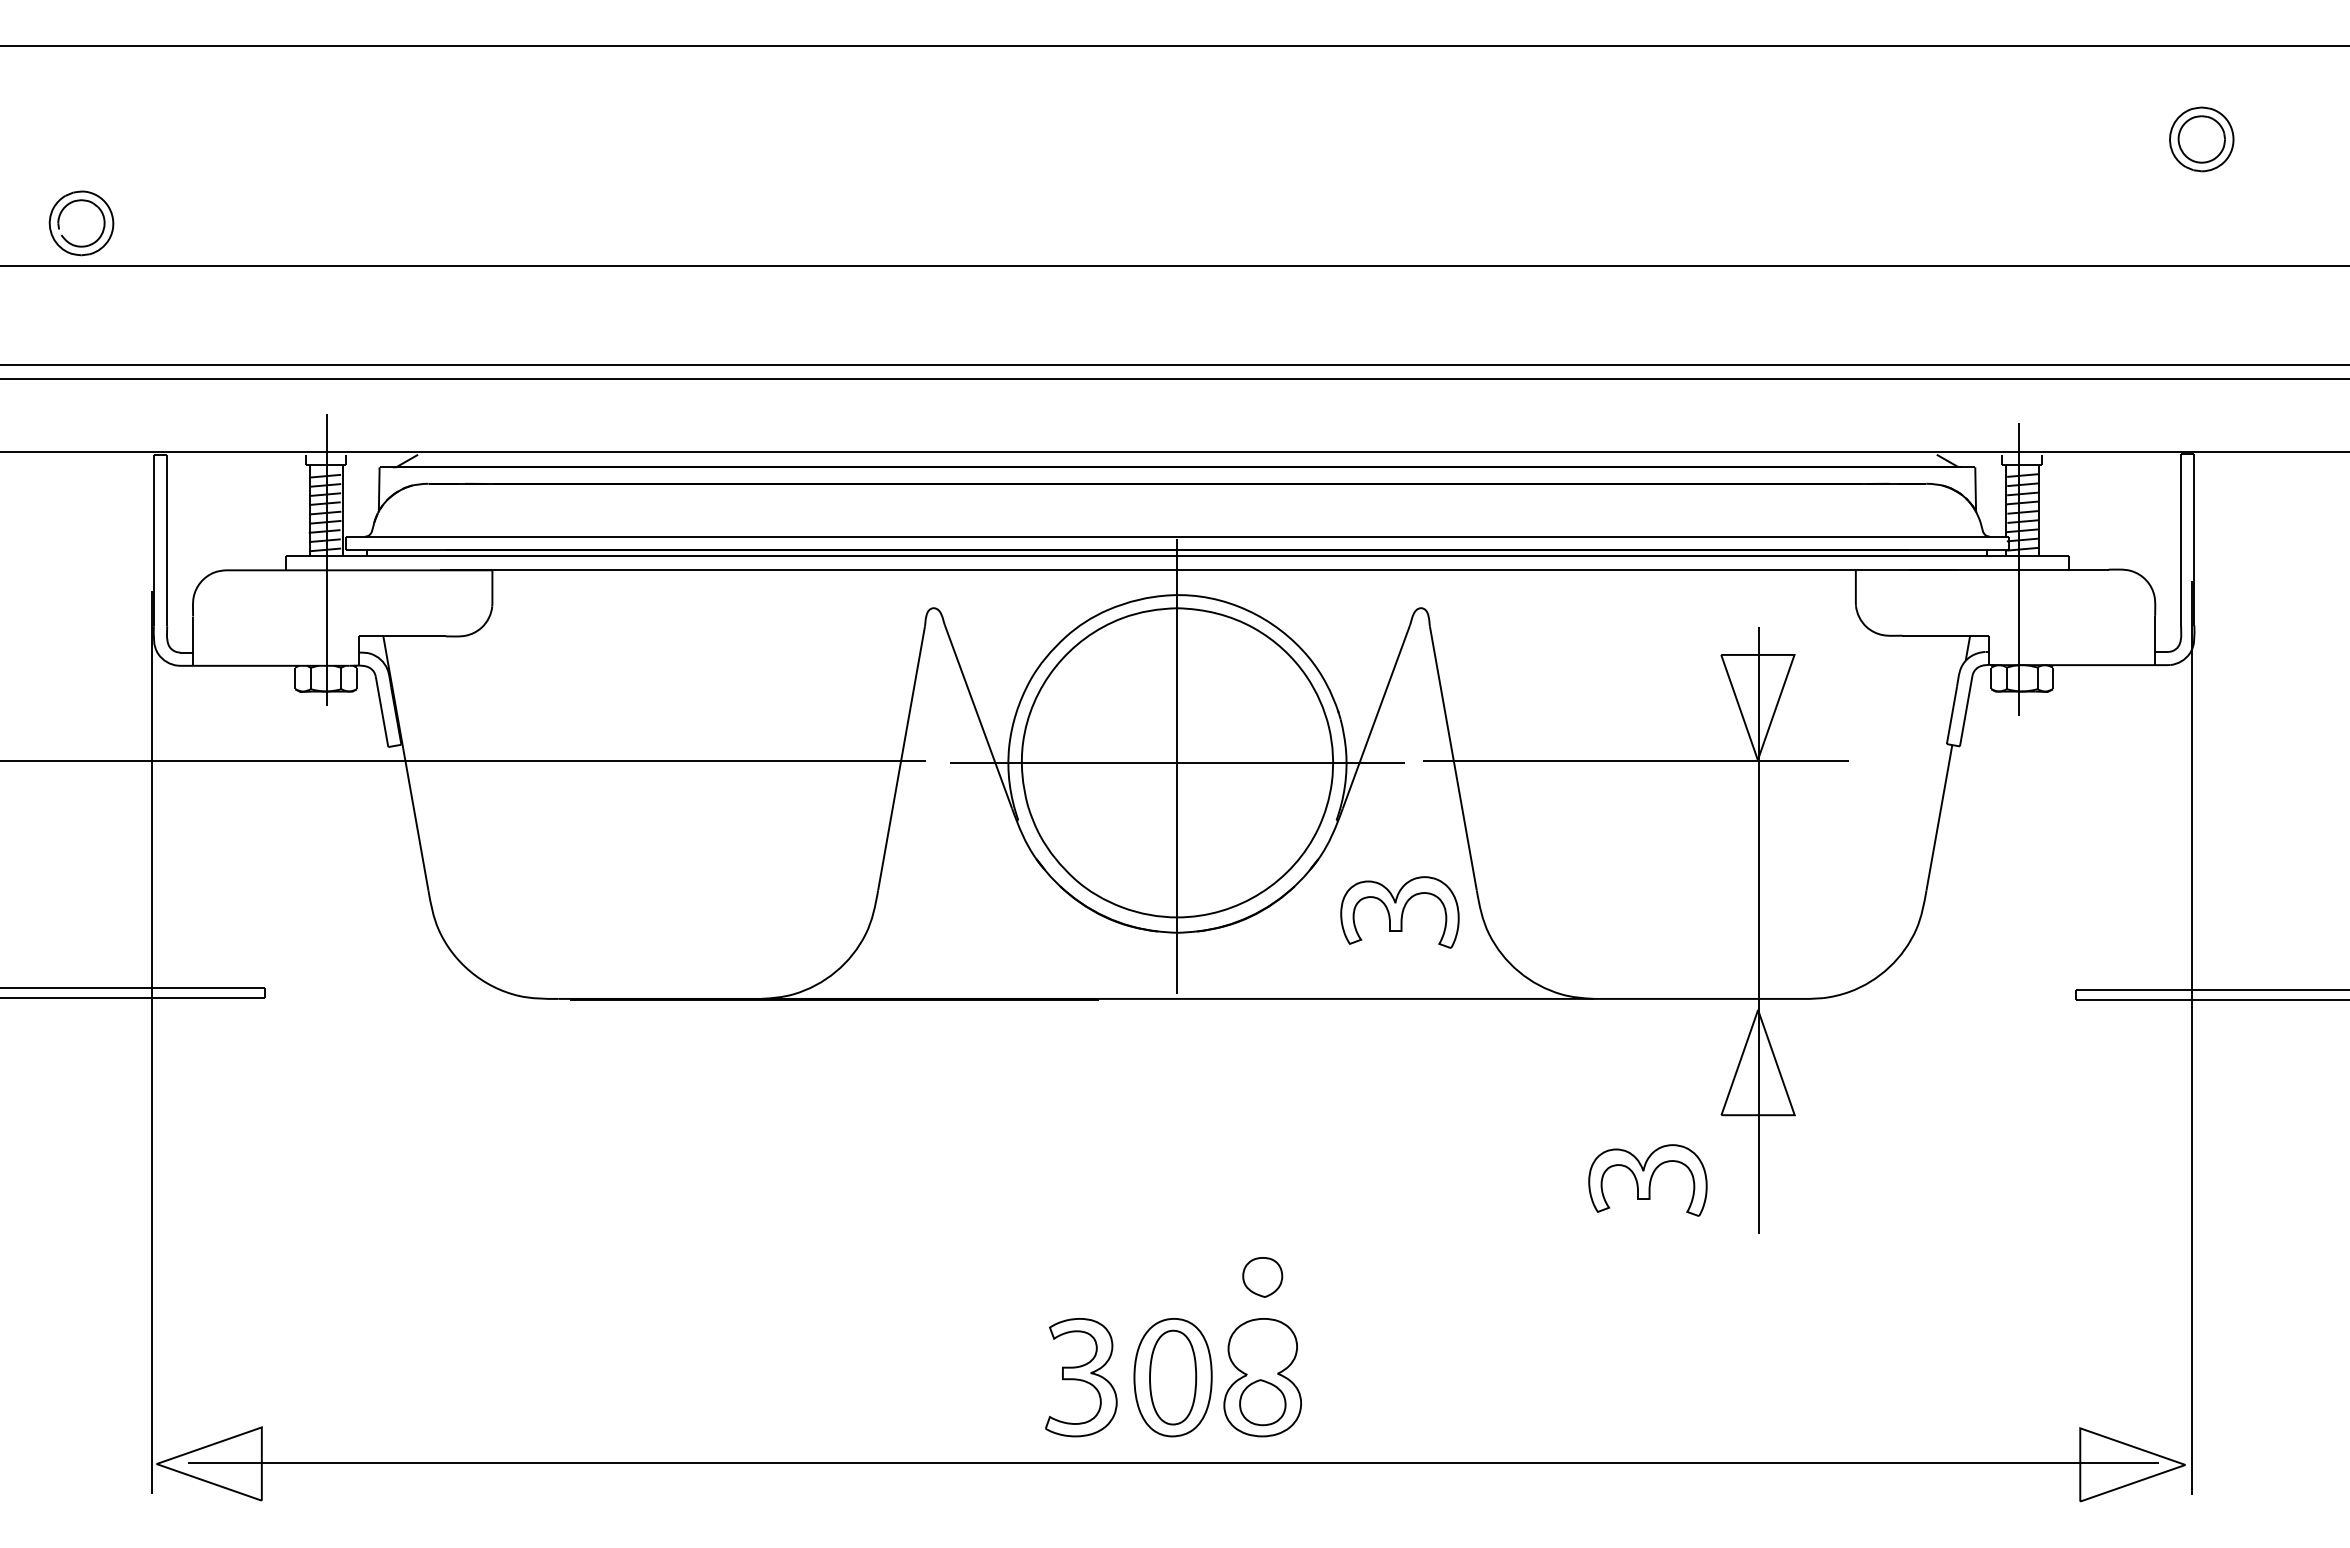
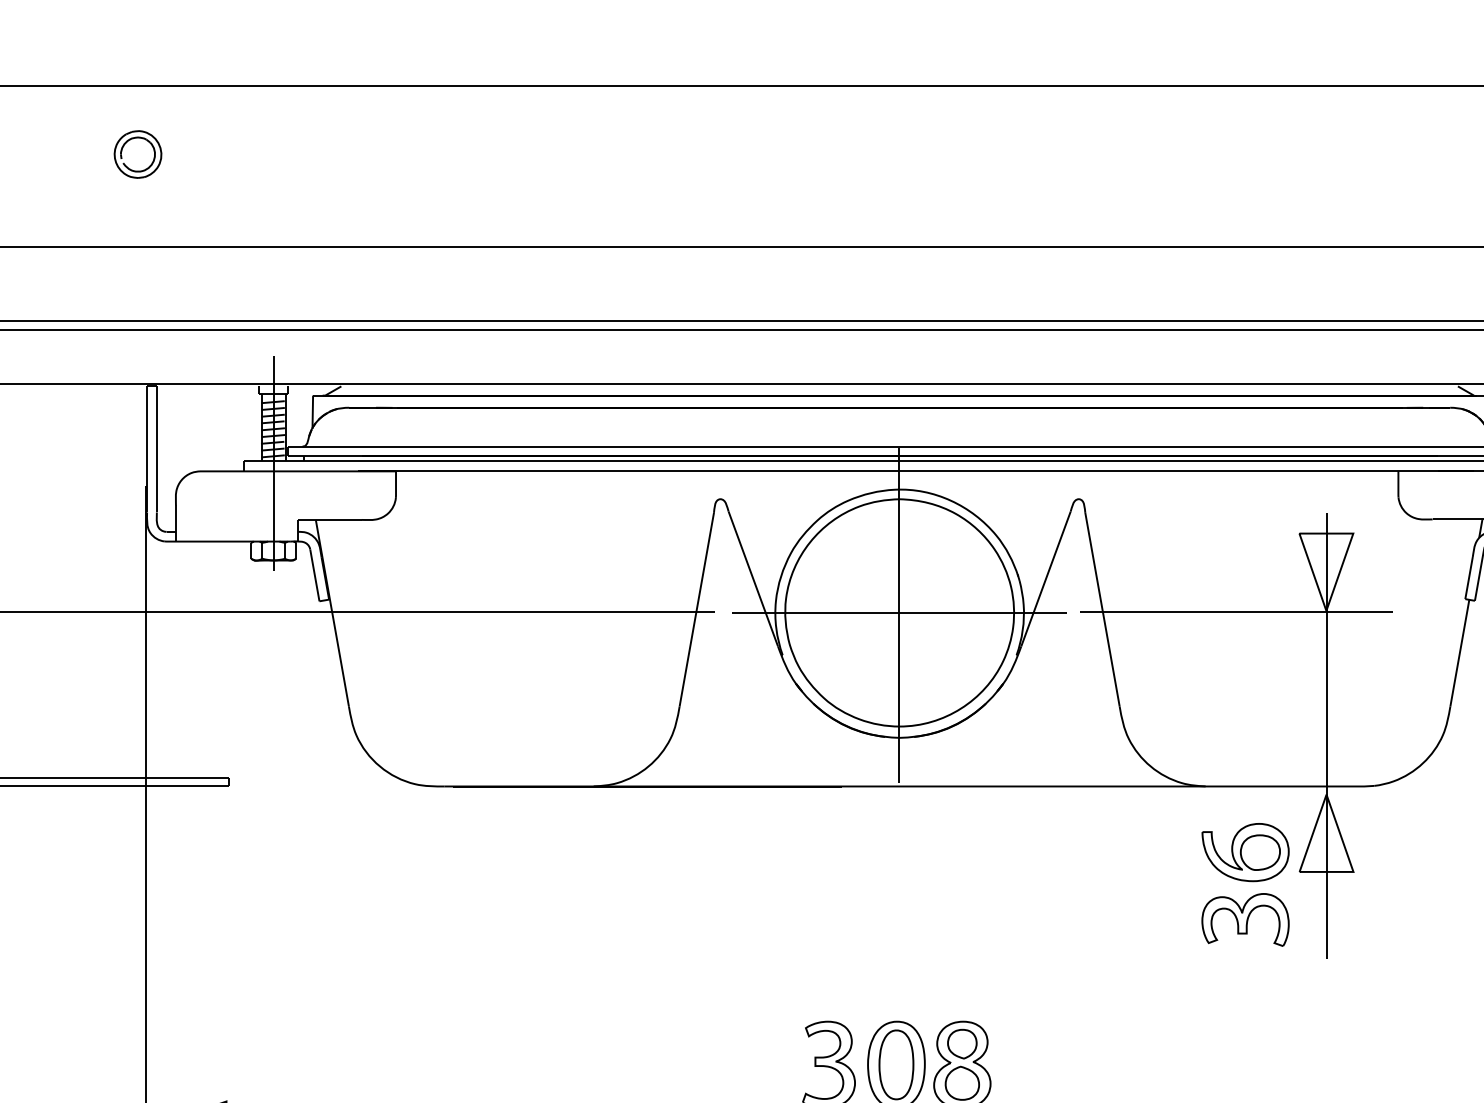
part: (81, 223) -> (138, 154), moved
part: (1399, 912) -> (1062, 722), removed
part: (1647, 1088) -> (1245, 852), added
part: (1262, 1277) -> (962, 1044), moved

